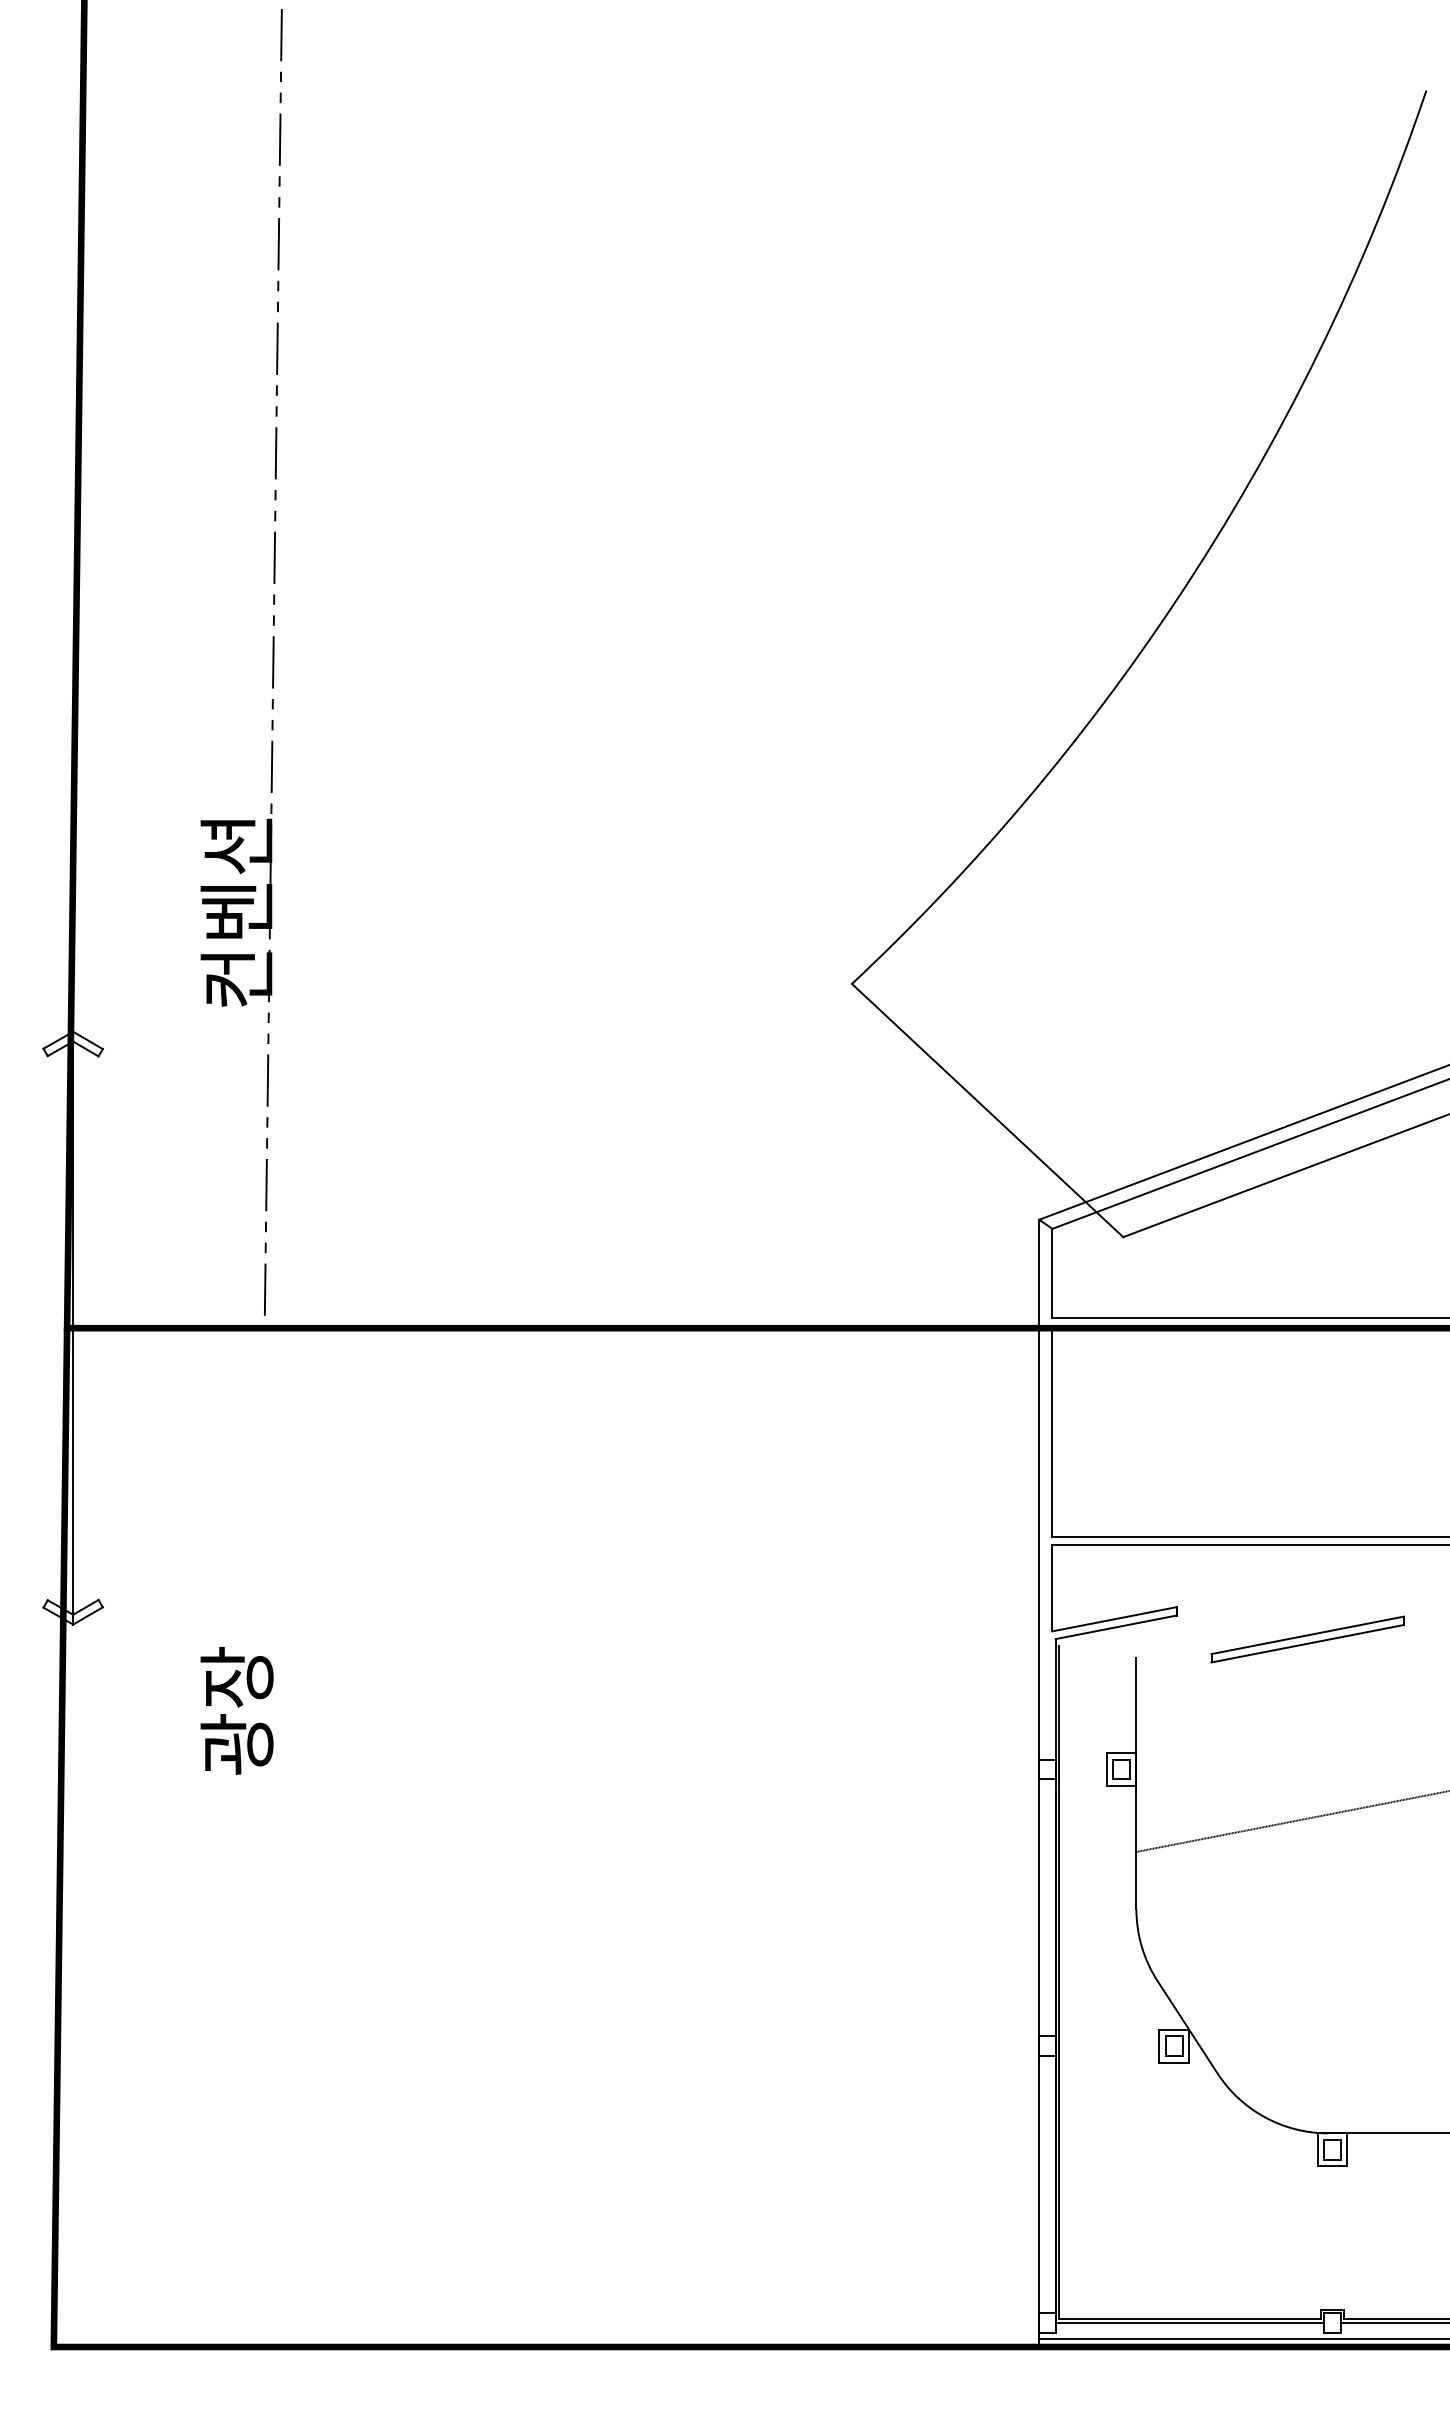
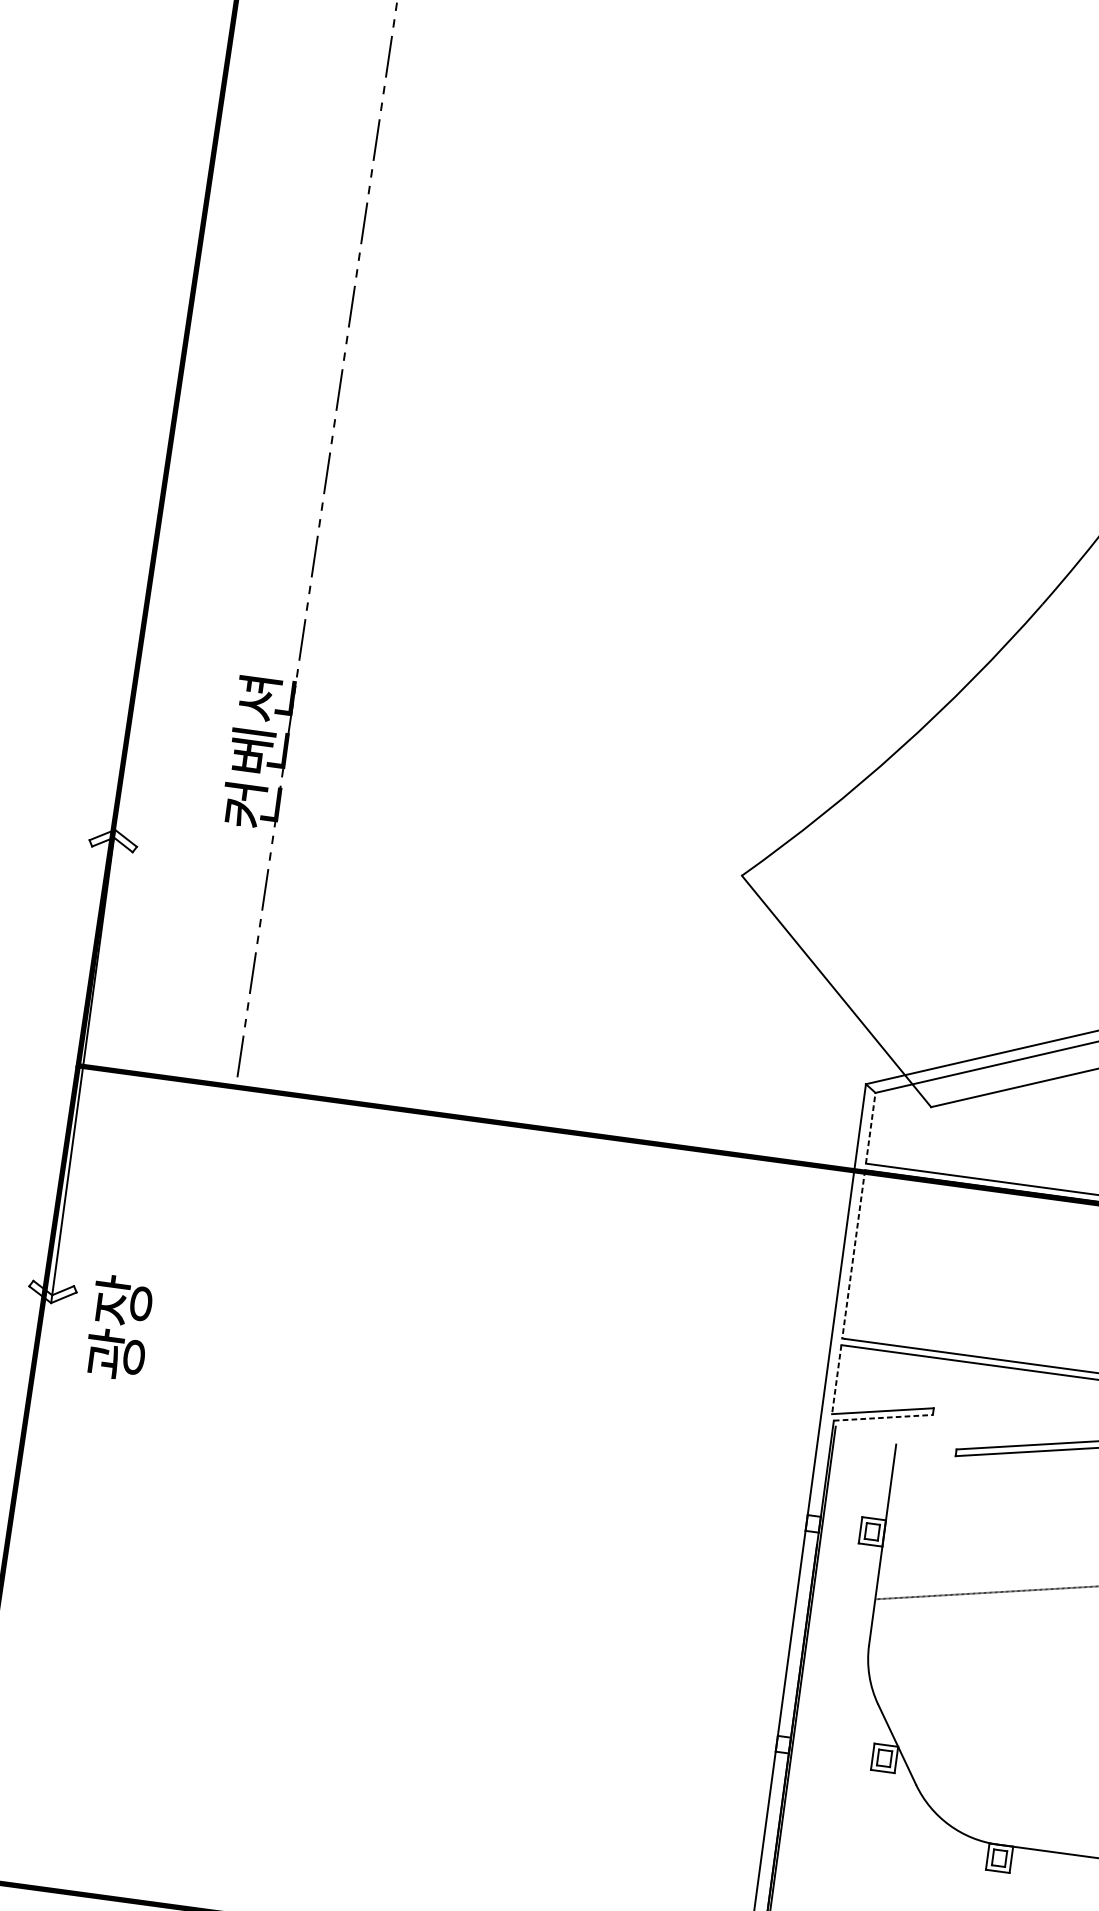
line: (1052, 1272) -> (870, 1127), solid -> dashed
line: (1052, 1431) -> (853, 1254), solid -> dashed
line: (1052, 1588) -> (836, 1379), solid -> dashed
line: (1116, 1627) -> (883, 1417), solid -> dashed
text: (236, 1710) -> (118, 1327), moved

